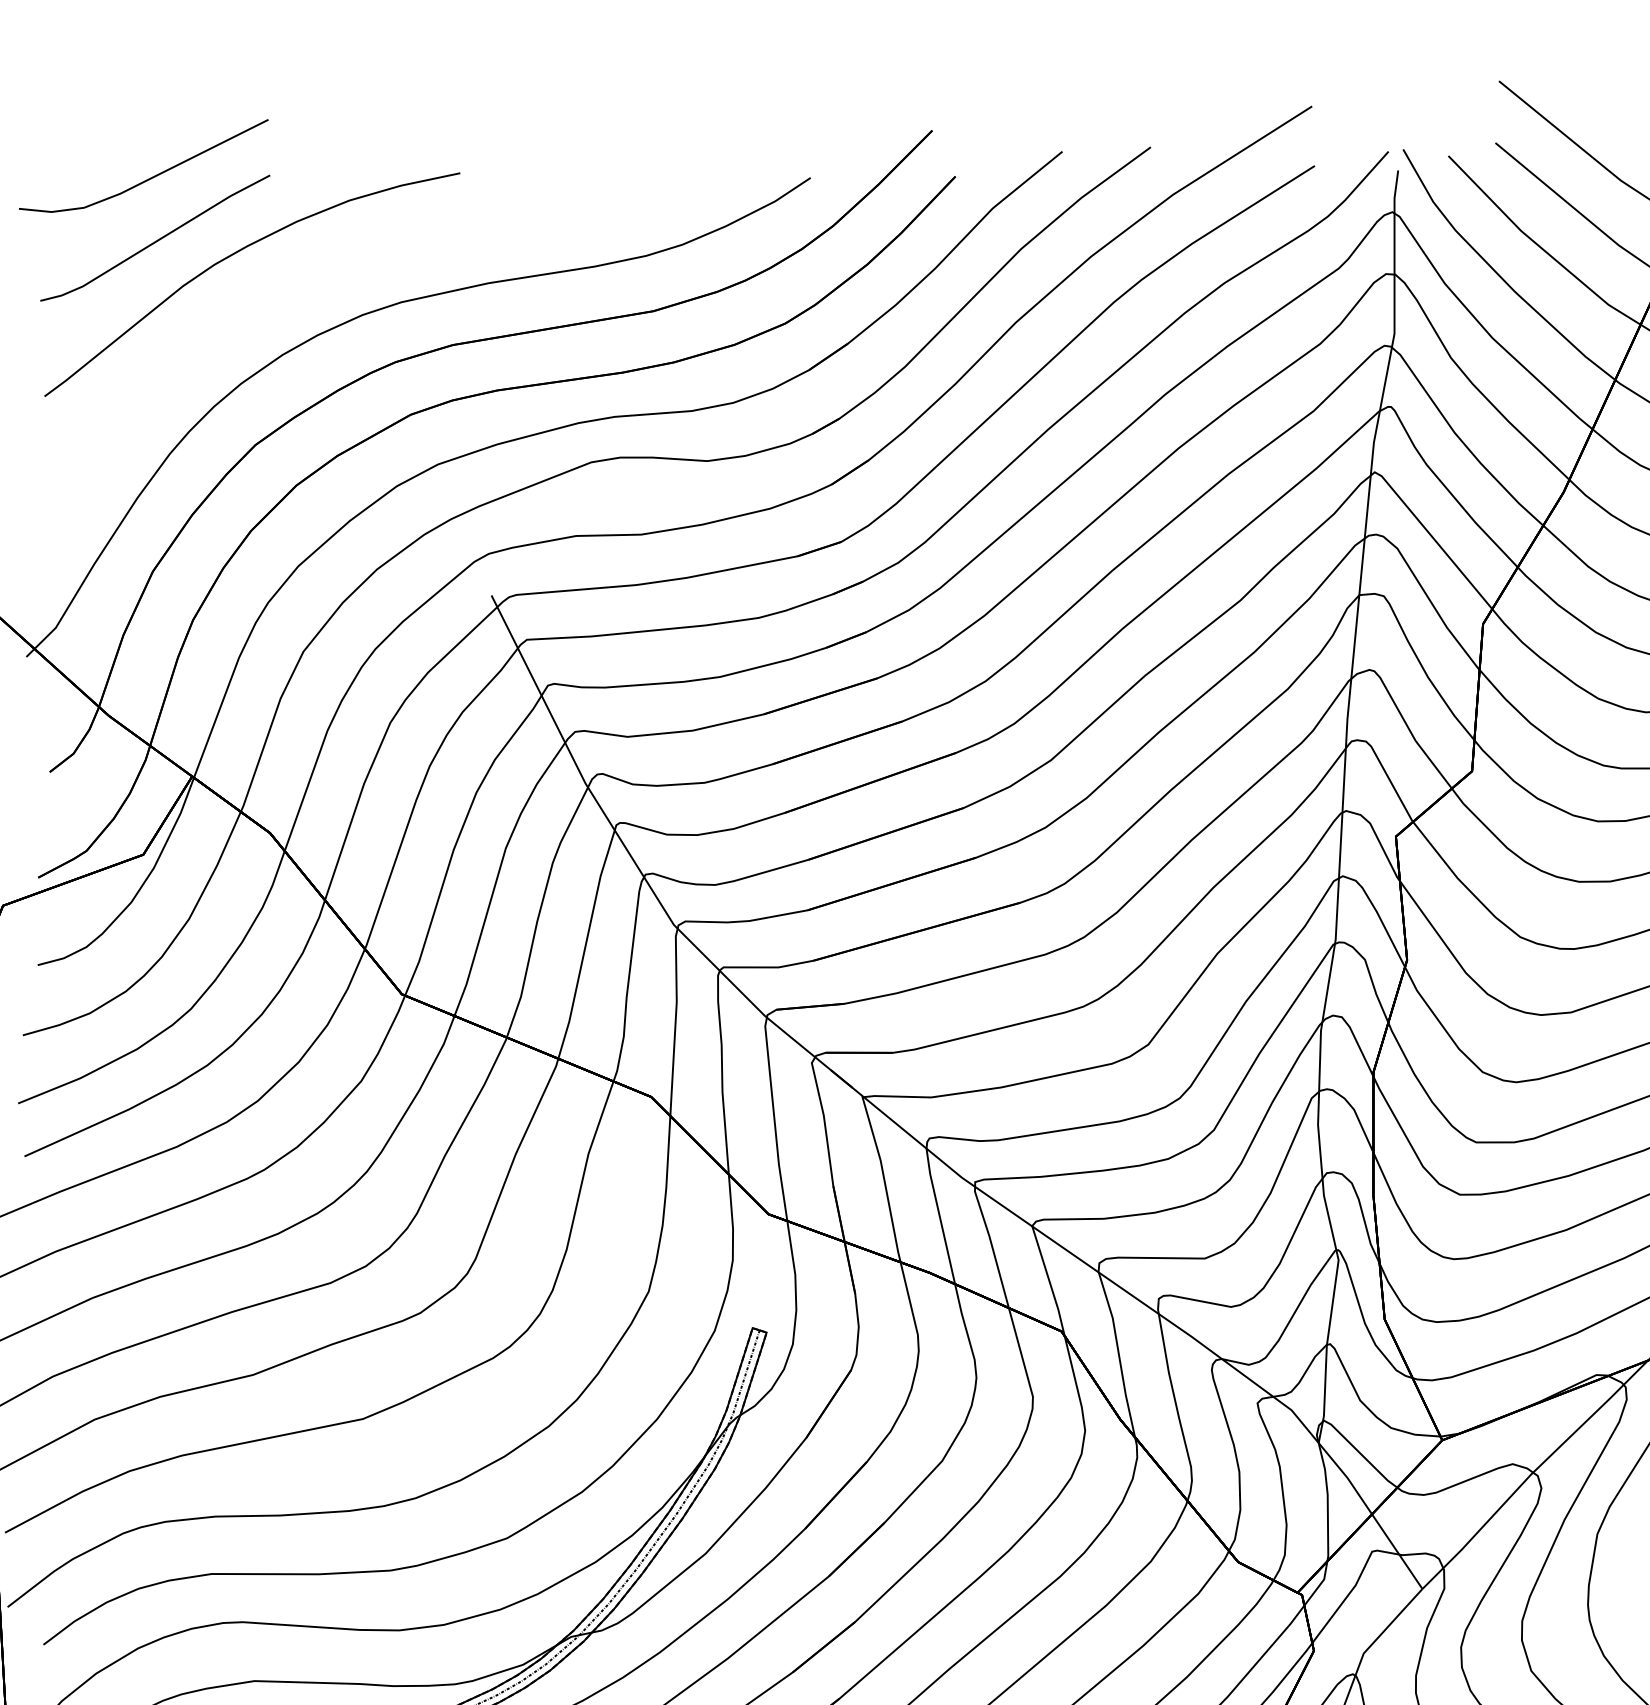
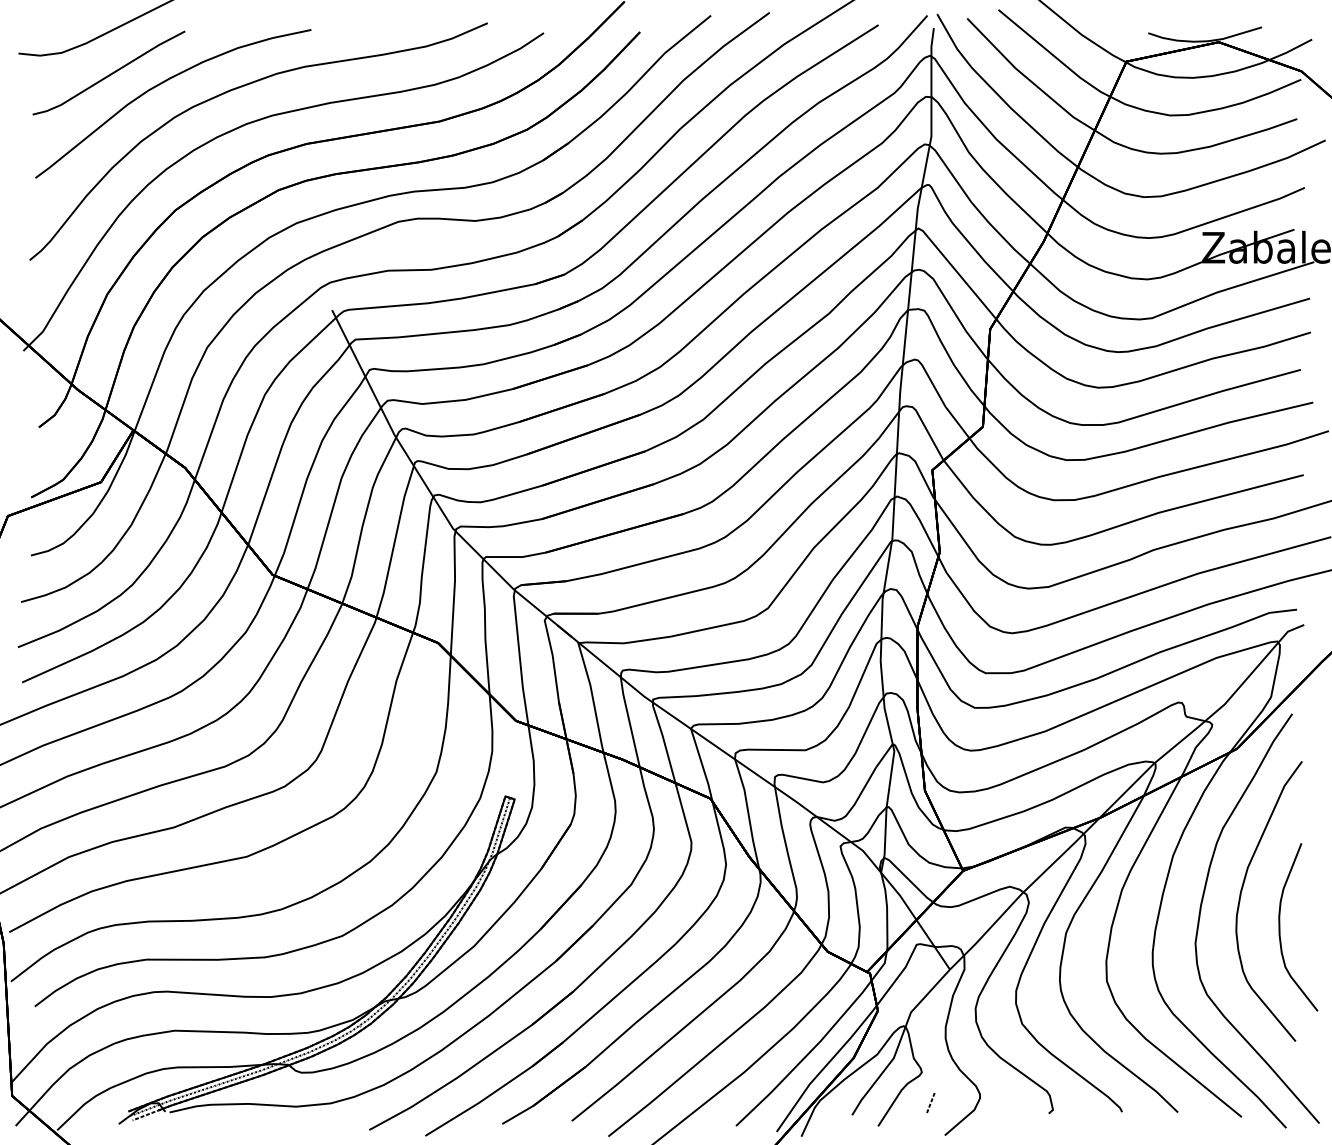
curve: (351, 261) -> (239, 88), added

